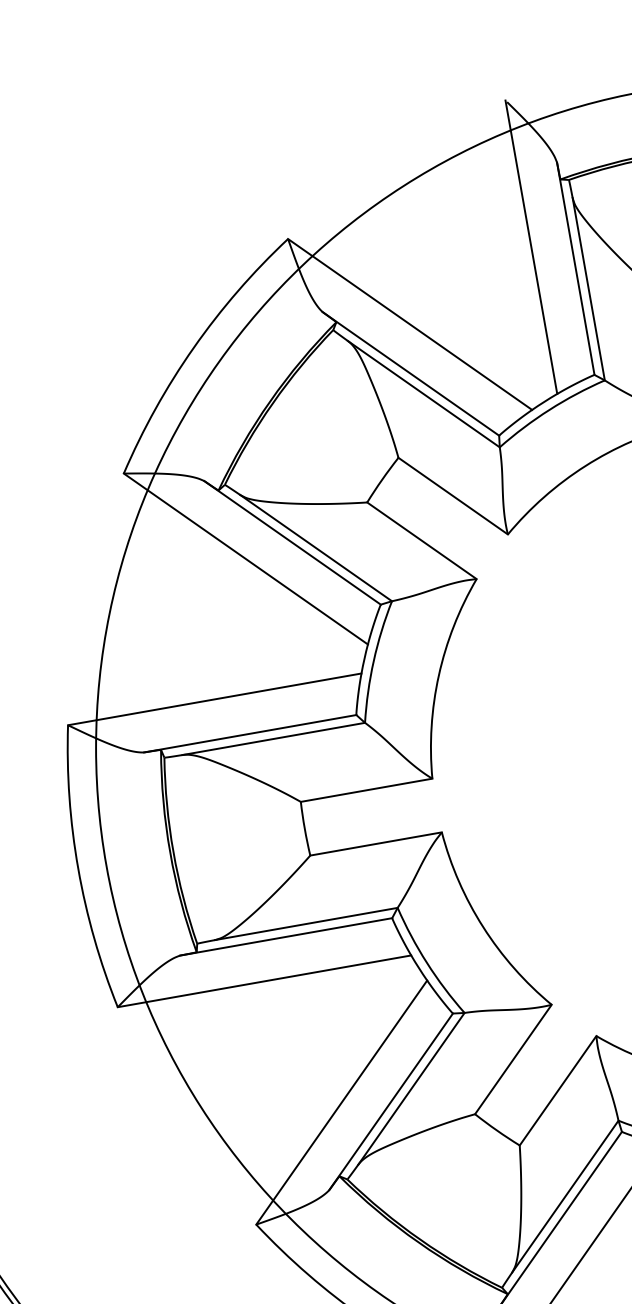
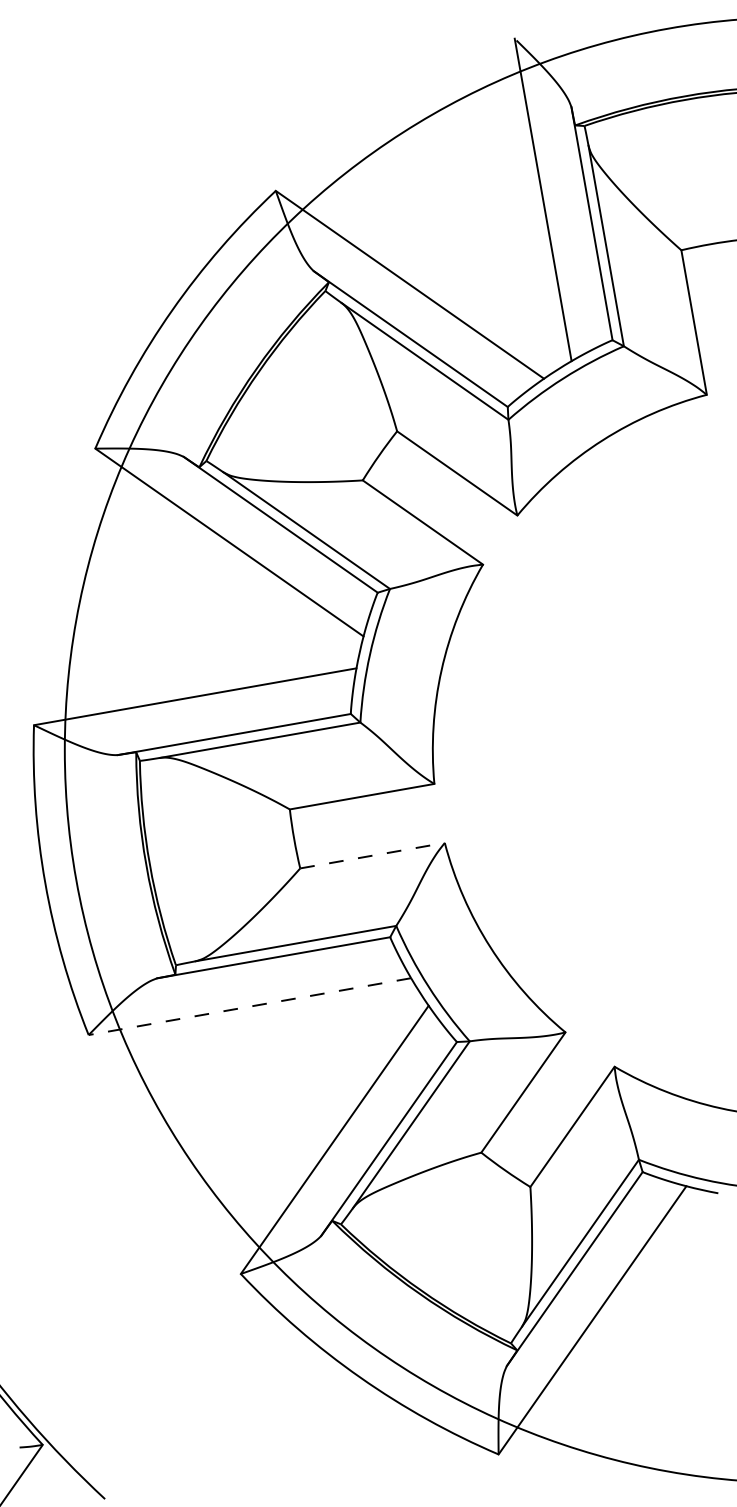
line: (376, 843) -> (373, 855), solid -> dashed
line: (264, 981) -> (249, 1006), solid -> dashed

